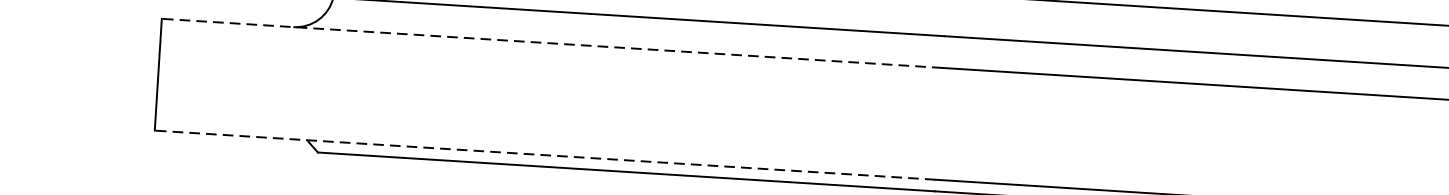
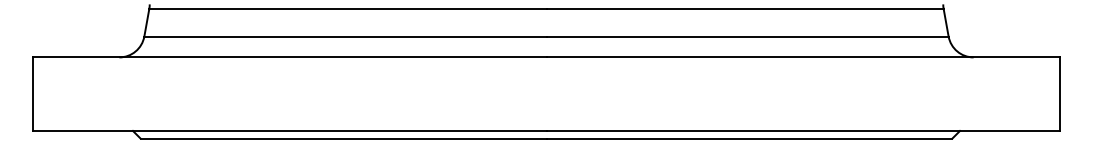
line: (551, 43) -> (289, 57), dashed -> solid
line: (545, 154) -> (289, 130), dashed -> solid

